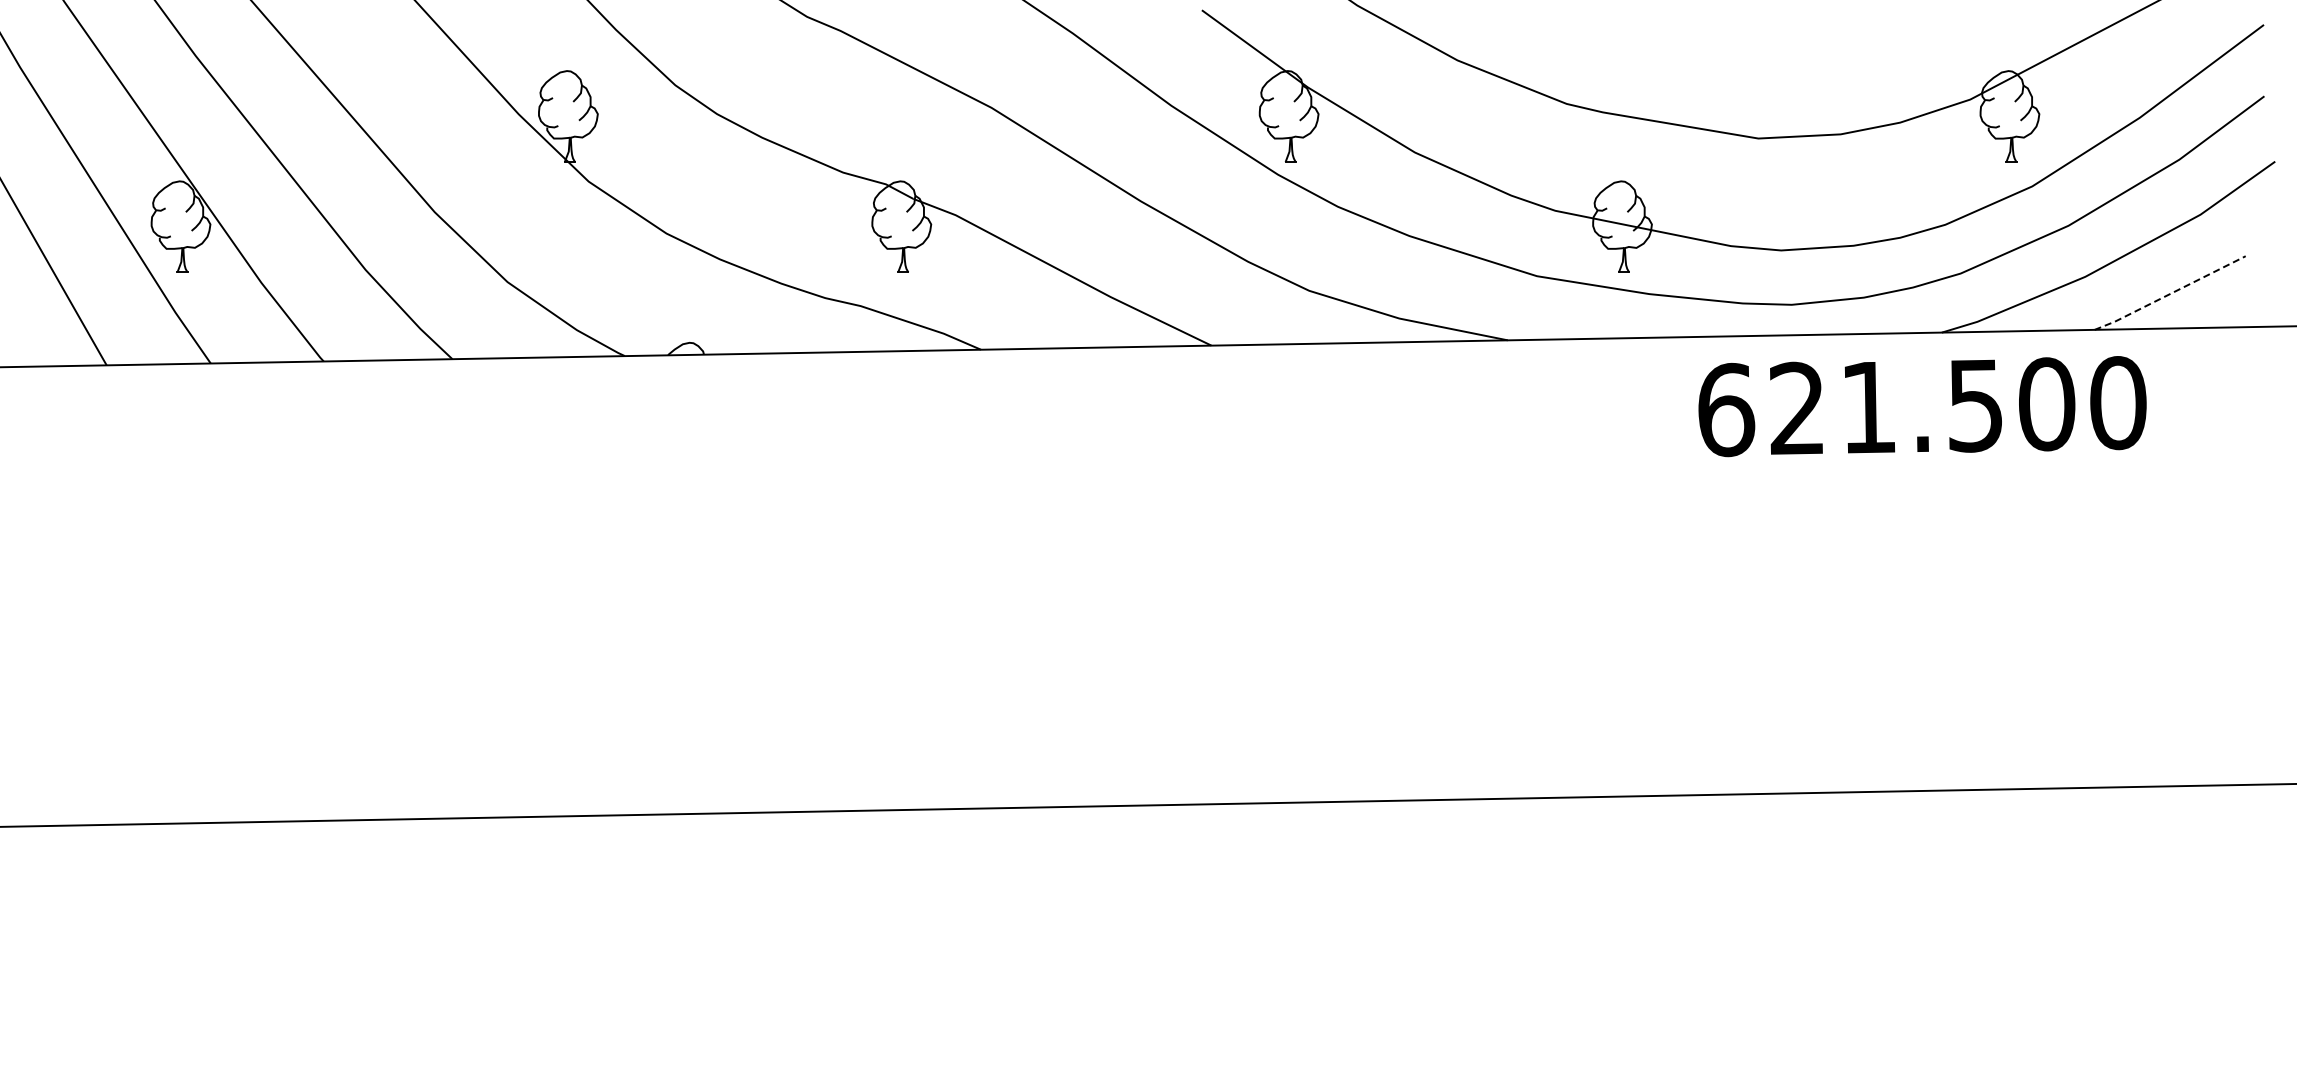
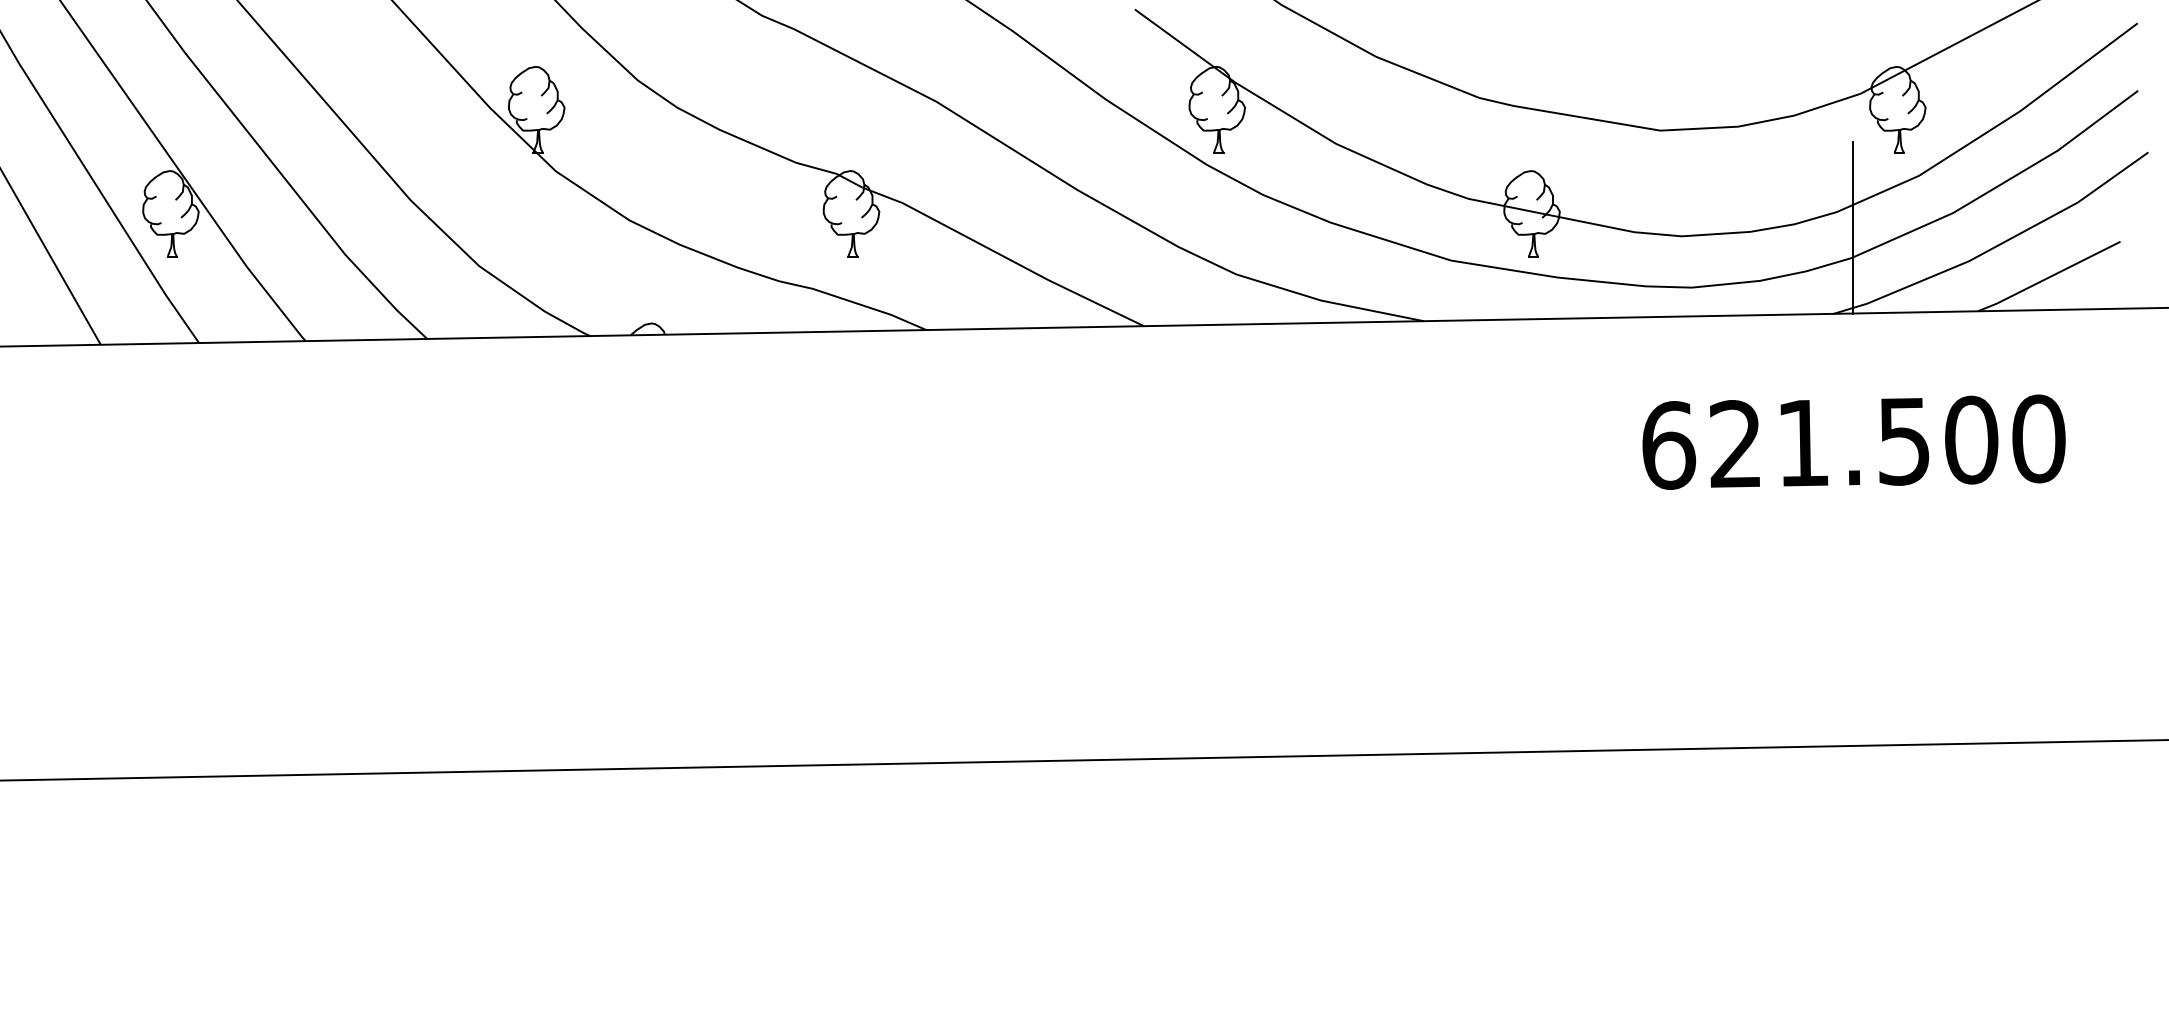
line: (1962, 241) -> (1853, 227), added
line: (2170, 294) -> (2049, 277), dashed -> solid
text: (1922, 406) -> (1854, 442), moved

